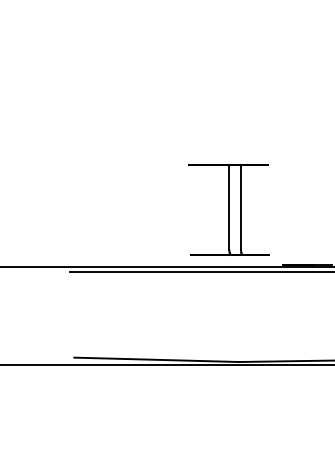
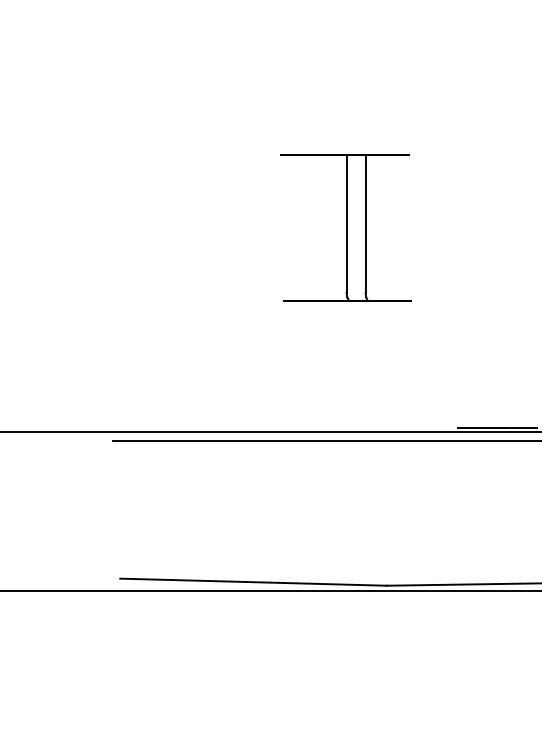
part: (228, 209) -> (345, 227), moved

